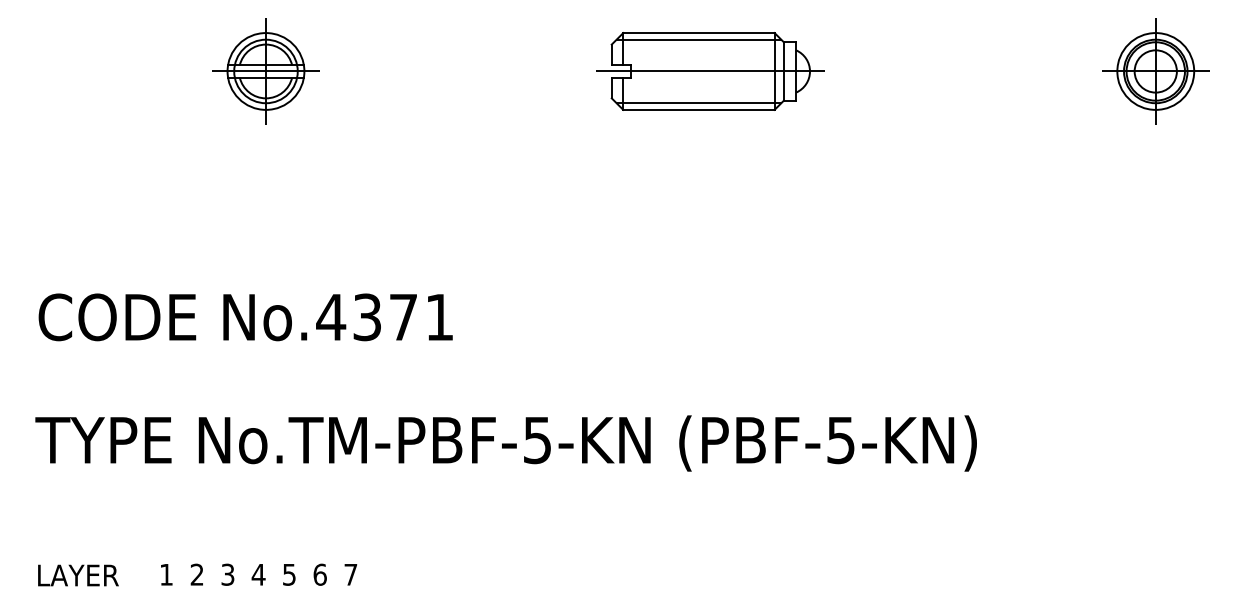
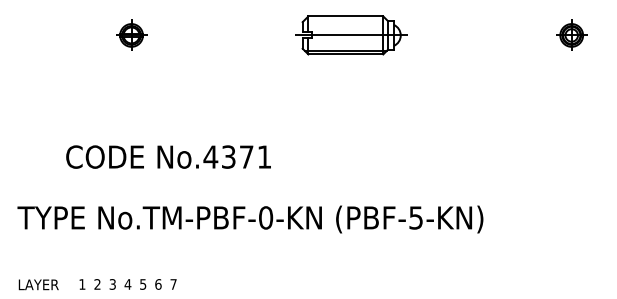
line: (698, 39) -> (345, 19), removed
part: (265, 71) -> (131, 35), size x0.6
part: (1155, 71) -> (571, 35), size x0.6
text: (245, 316) -> (168, 156), moved
text: (538, 439) -> (266, 217), No.TM-PBF-5-KN -> No.TM-PBF-0-KN

